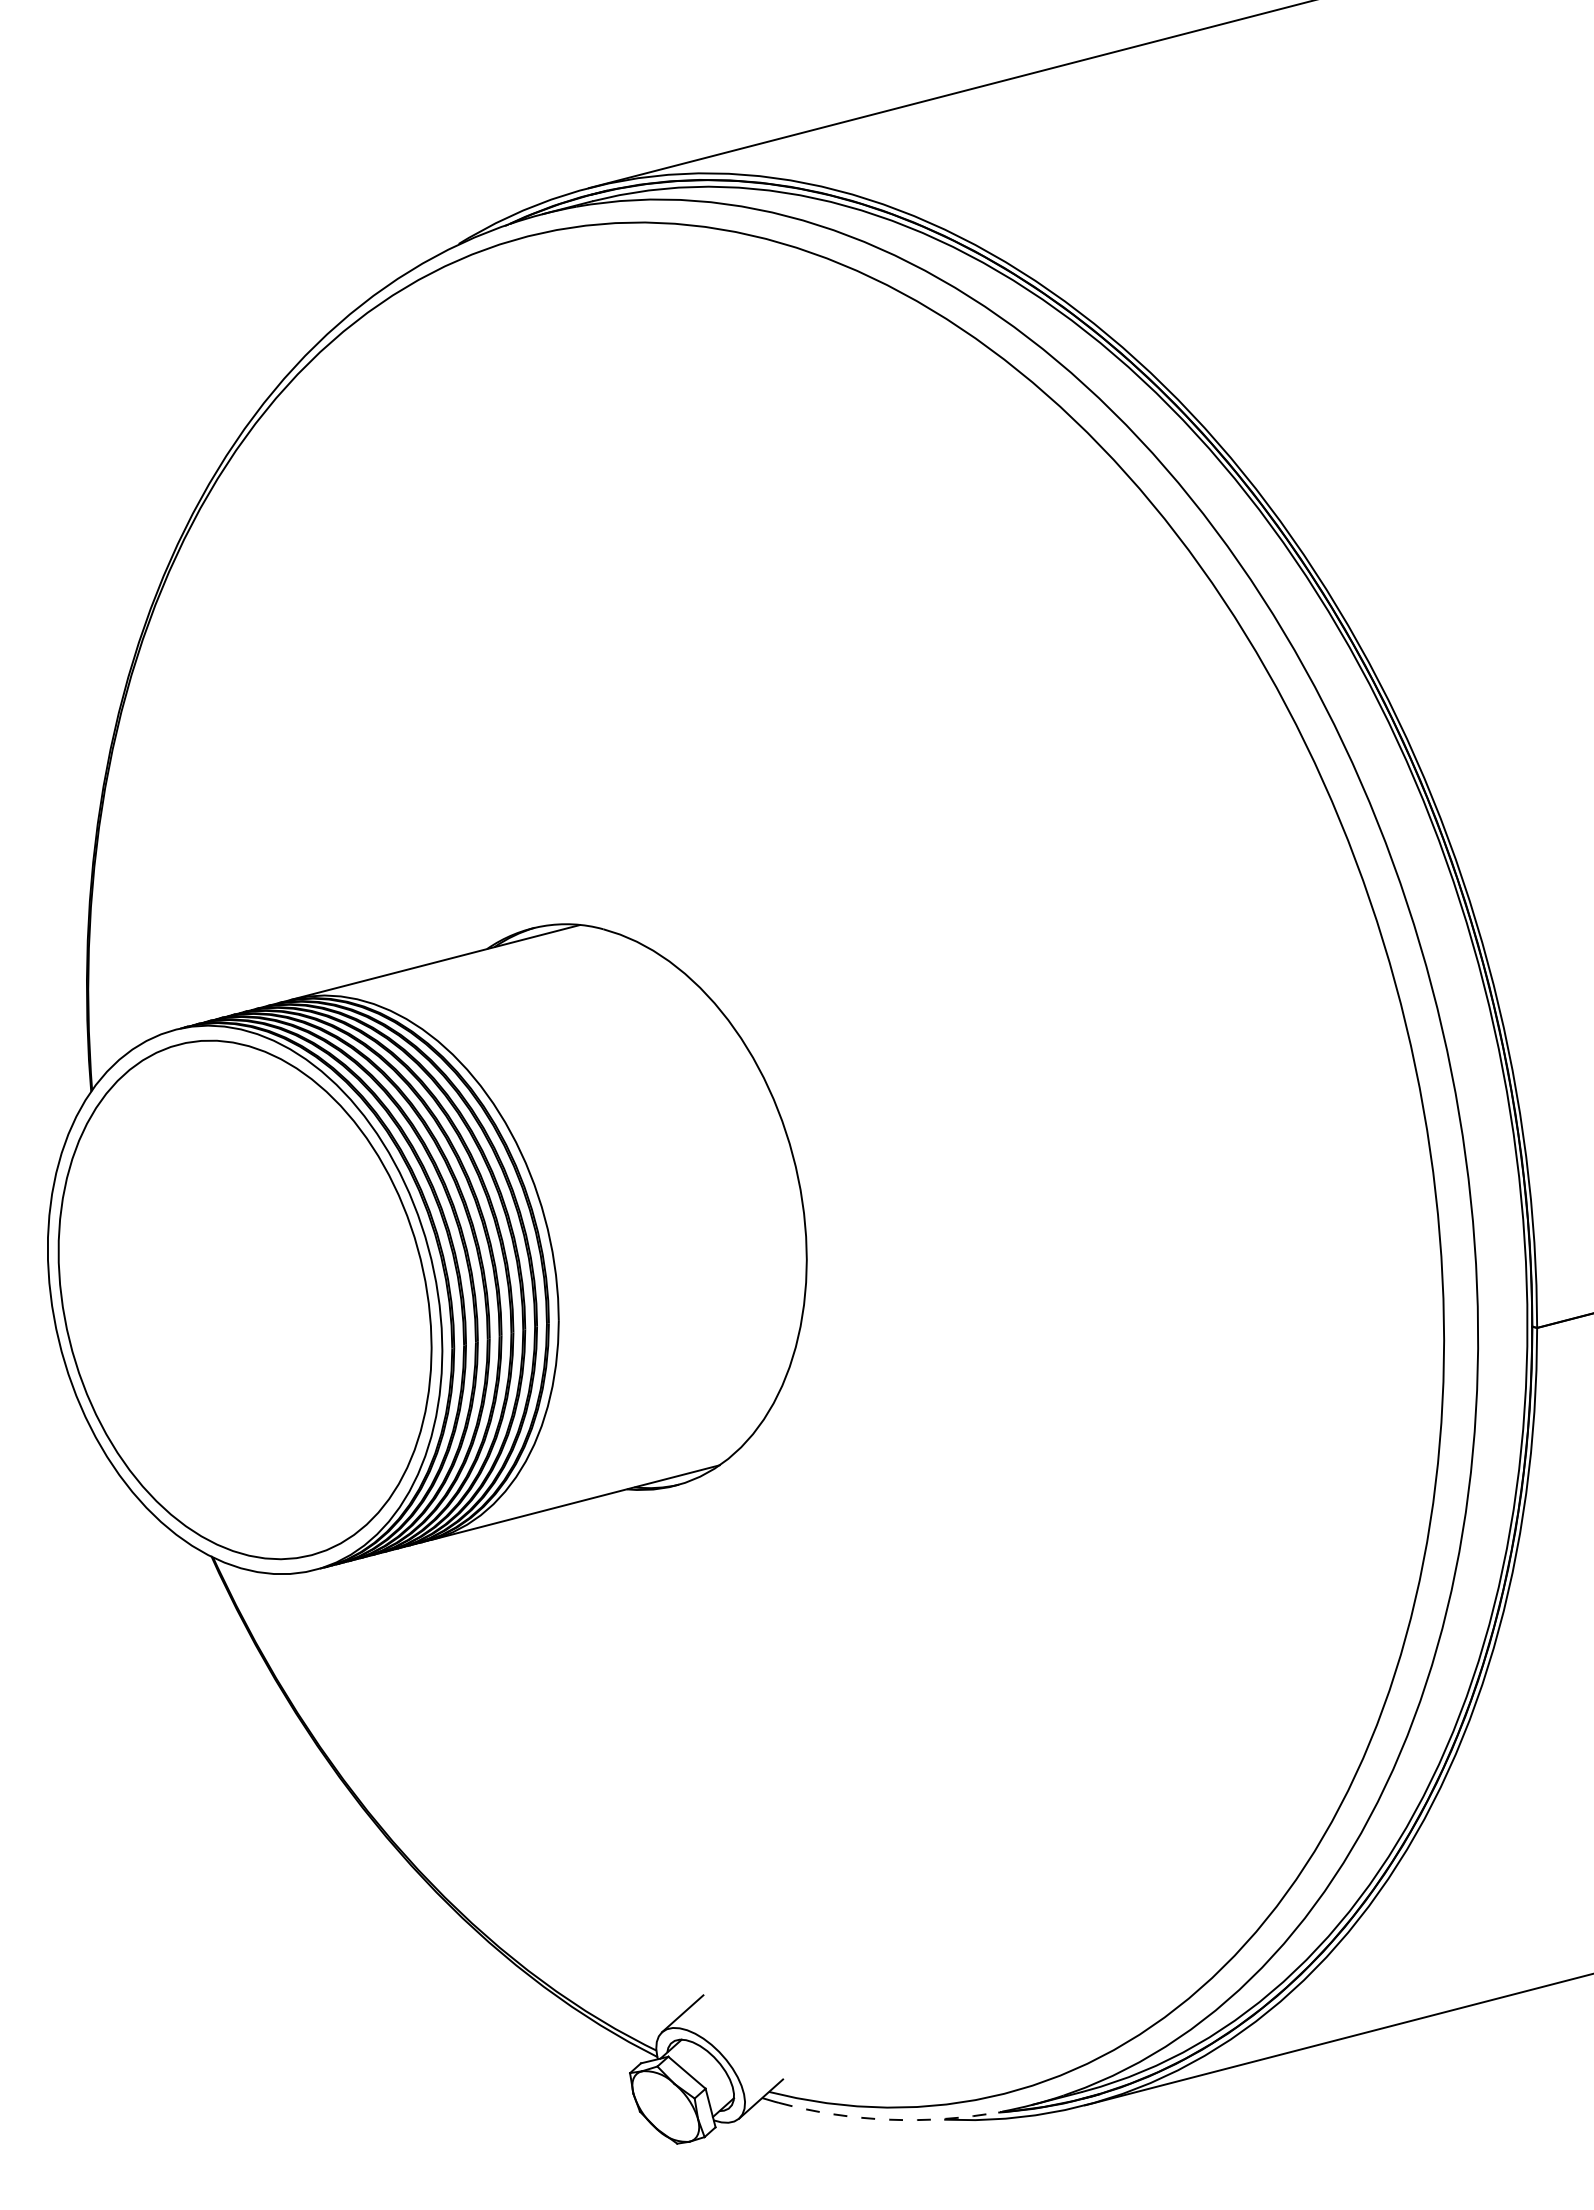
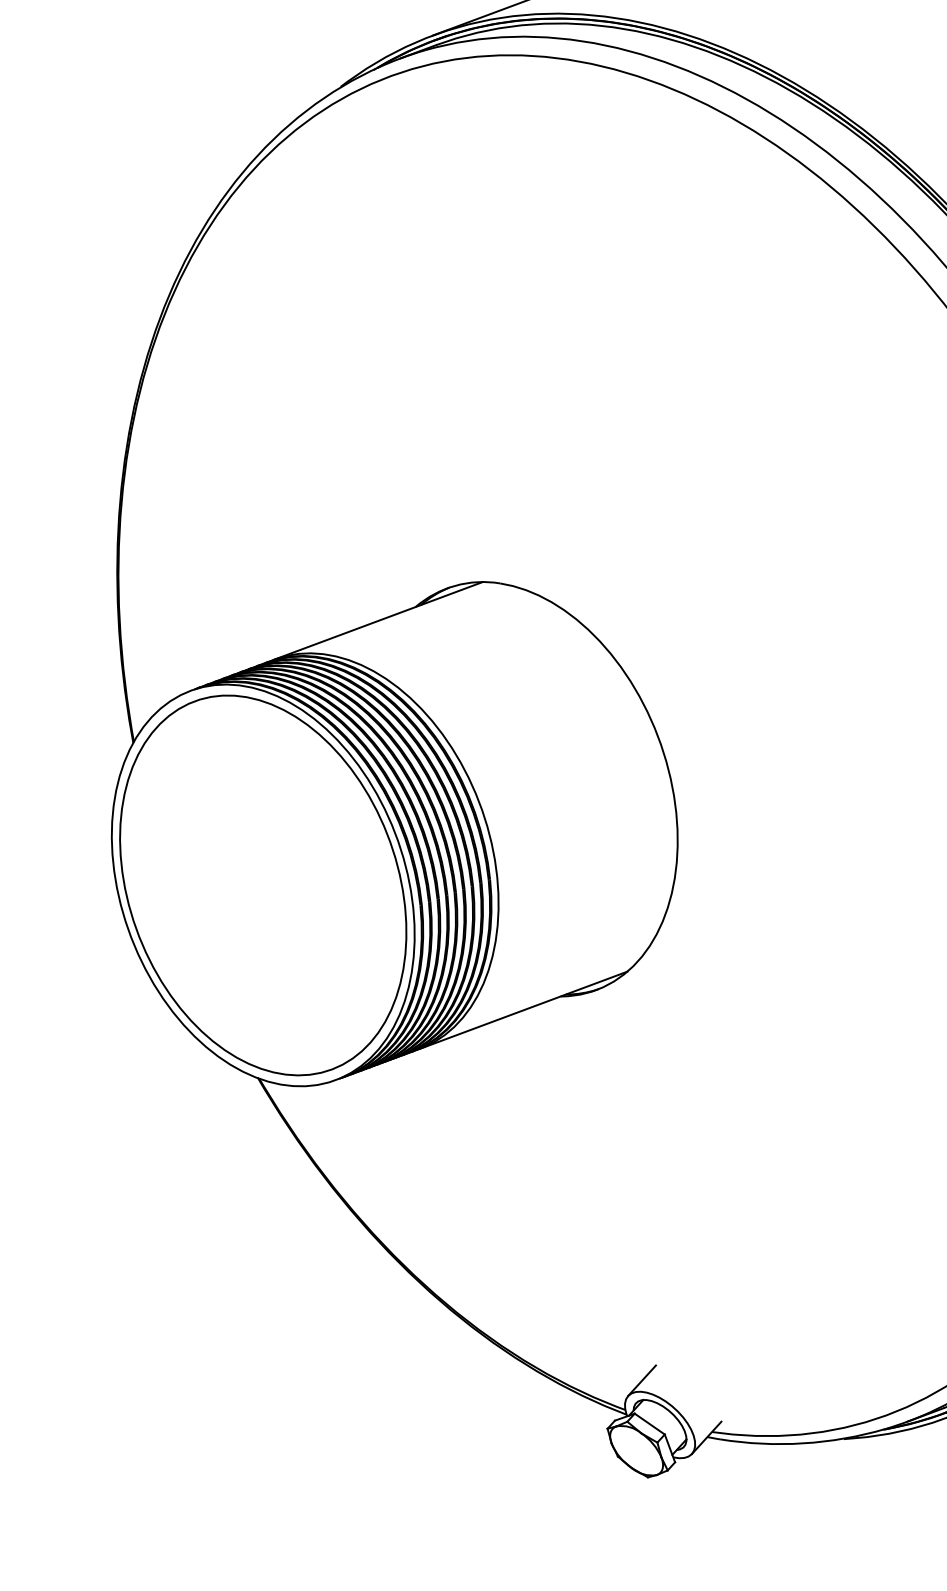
arc: (889, 2119) -> (803, 1443), dashed -> solid

